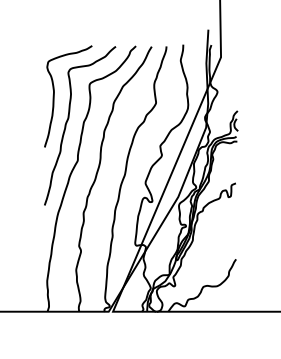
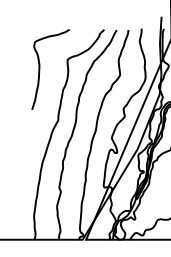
curve: (68, 120) -> (50, 88), removed

